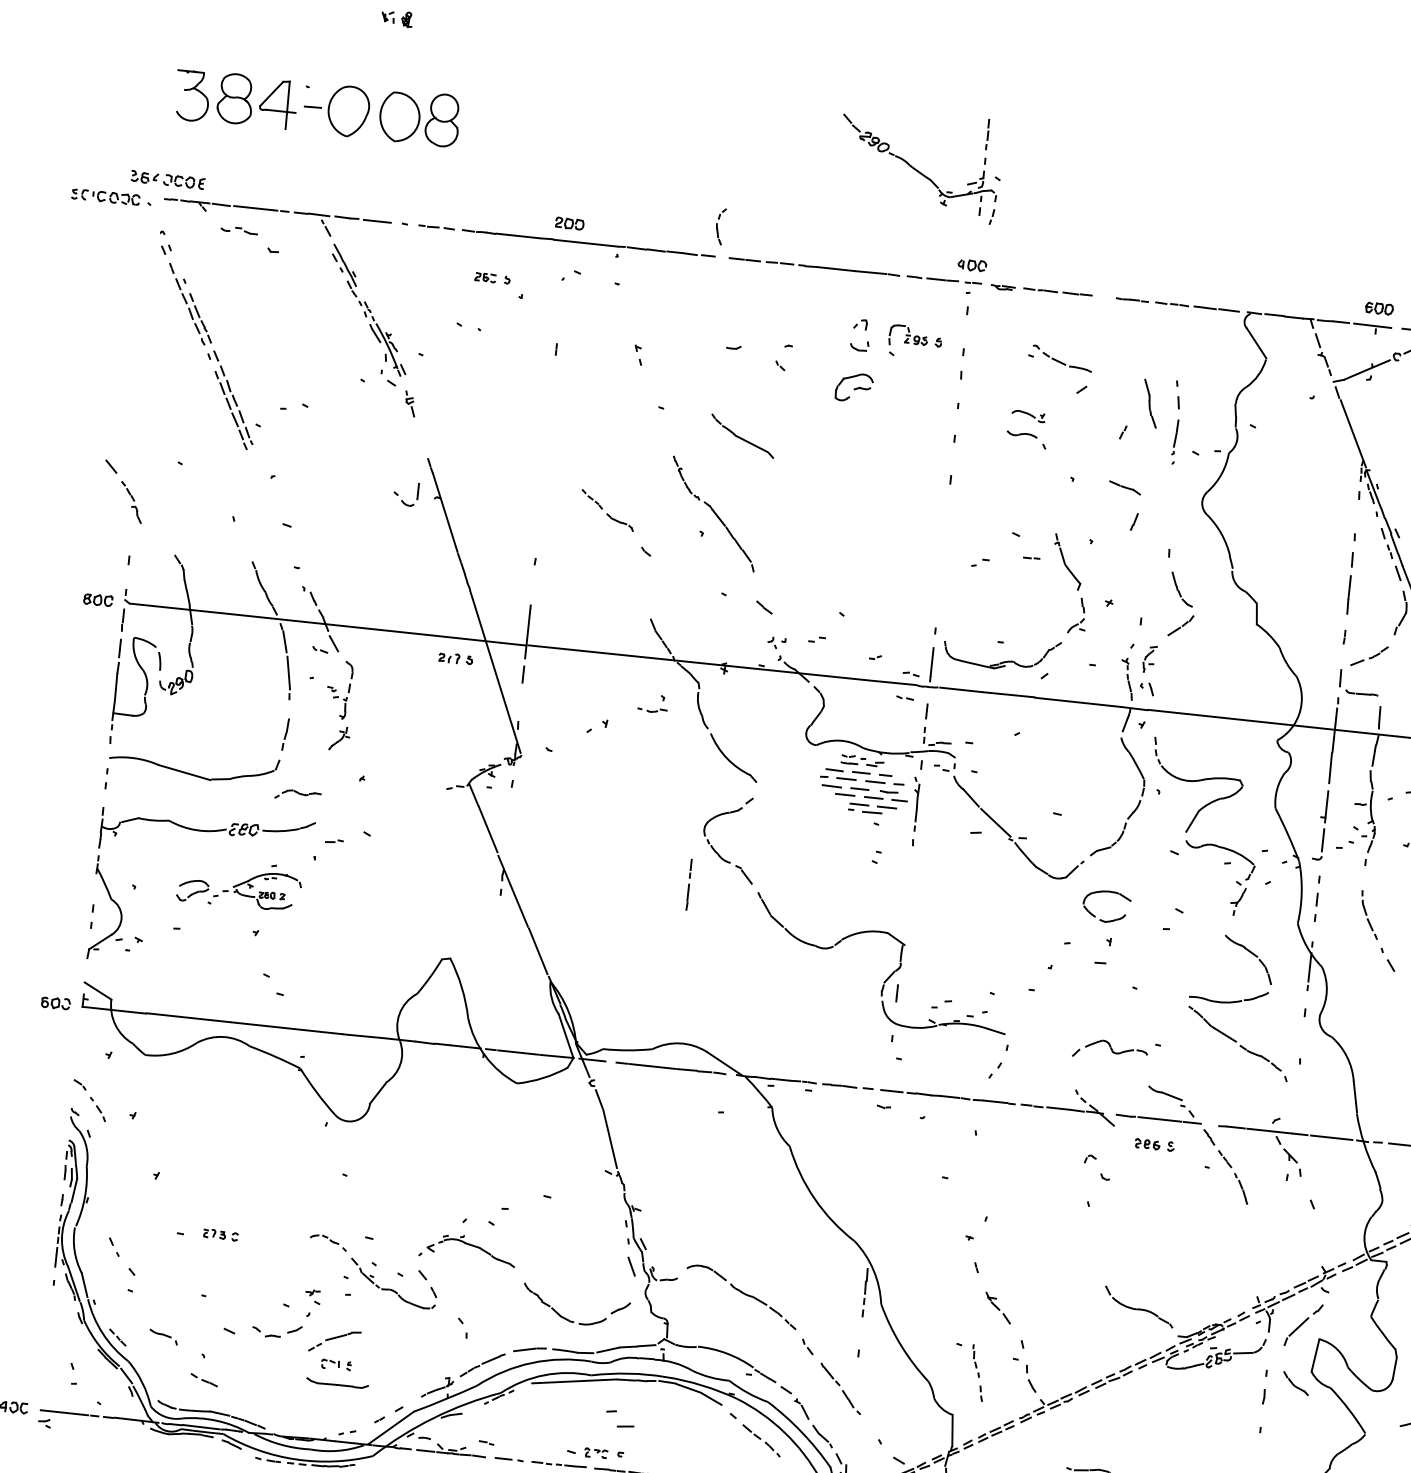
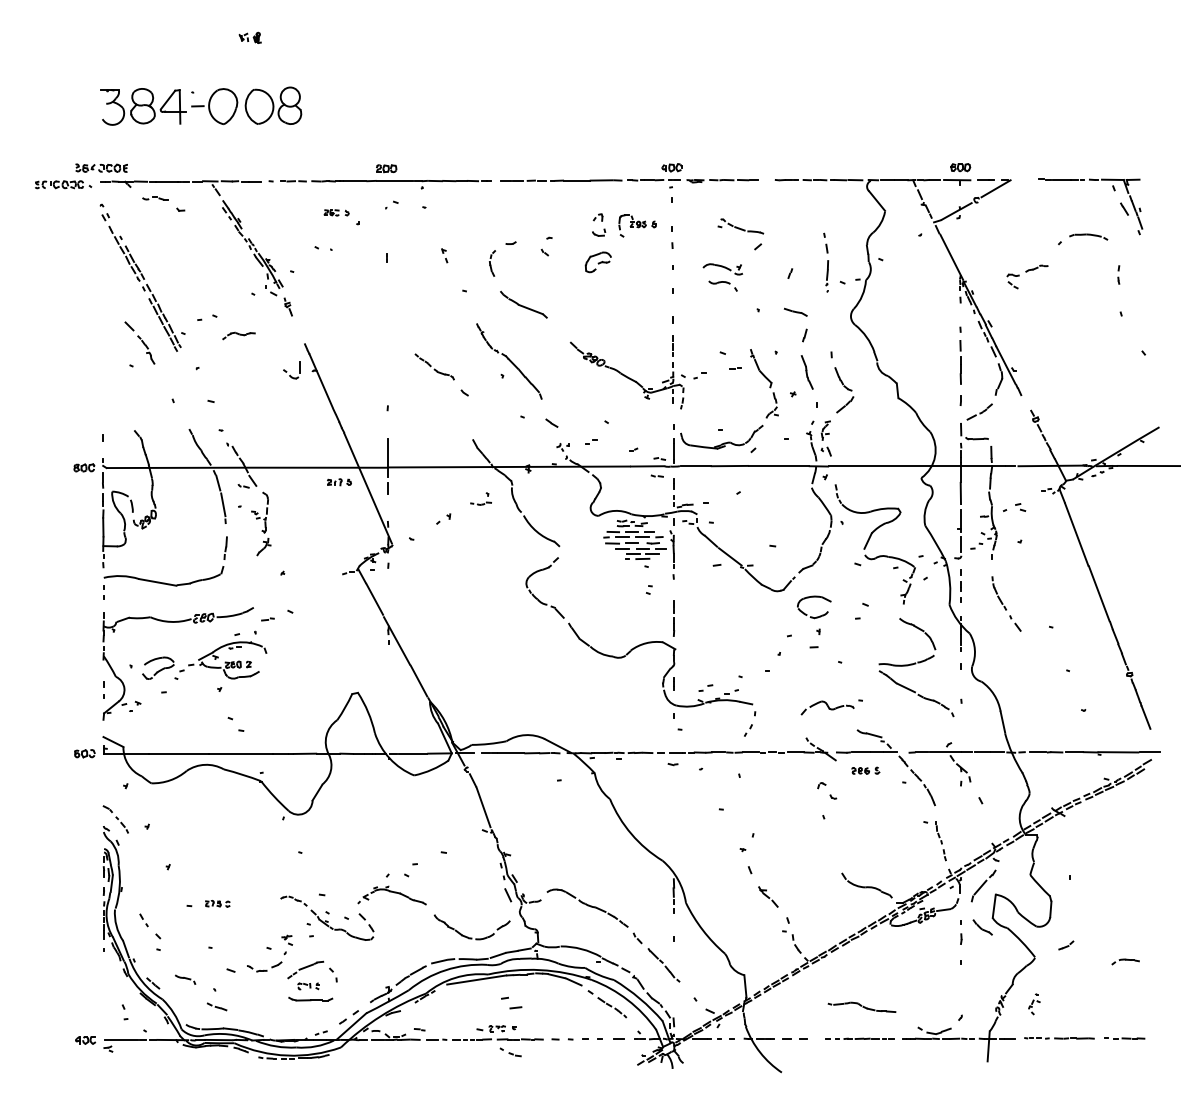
part: (919, 165) -> (627, 372), moved
part: (720, 226) -> (492, 263), moved
part: (1149, 403) -> (806, 372), moved
part: (1028, 416) -> (722, 269), size x1.67
part: (123, 490) -> (139, 342), moved
part: (297, 794) -> (238, 335), moved
part: (239, 884) -> (204, 656), size x1.43
line: (689, 885) -> (674, 618), moved
part: (462, 1327) -> (333, 974), moved
part: (968, 1372) -> (934, 841), moved

